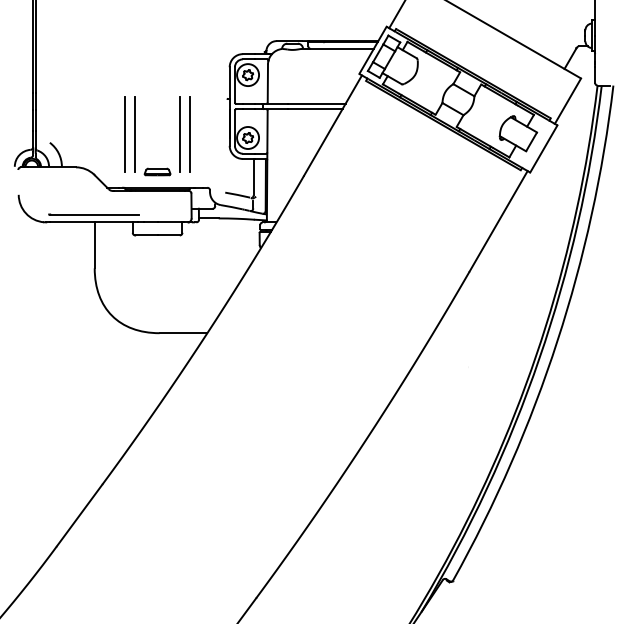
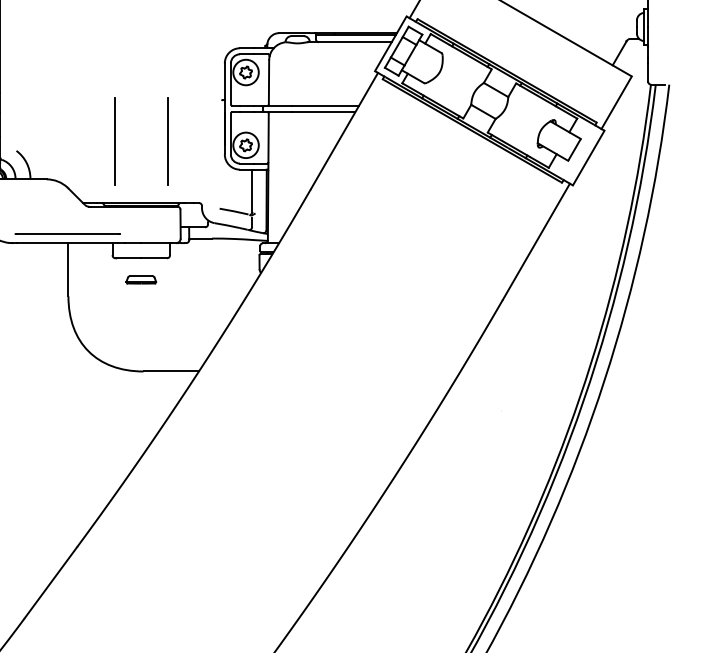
line: (125, 134) -> (104, 141), removed
line: (189, 134) -> (178, 141), removed
part: (157, 171) -> (141, 279), moved

